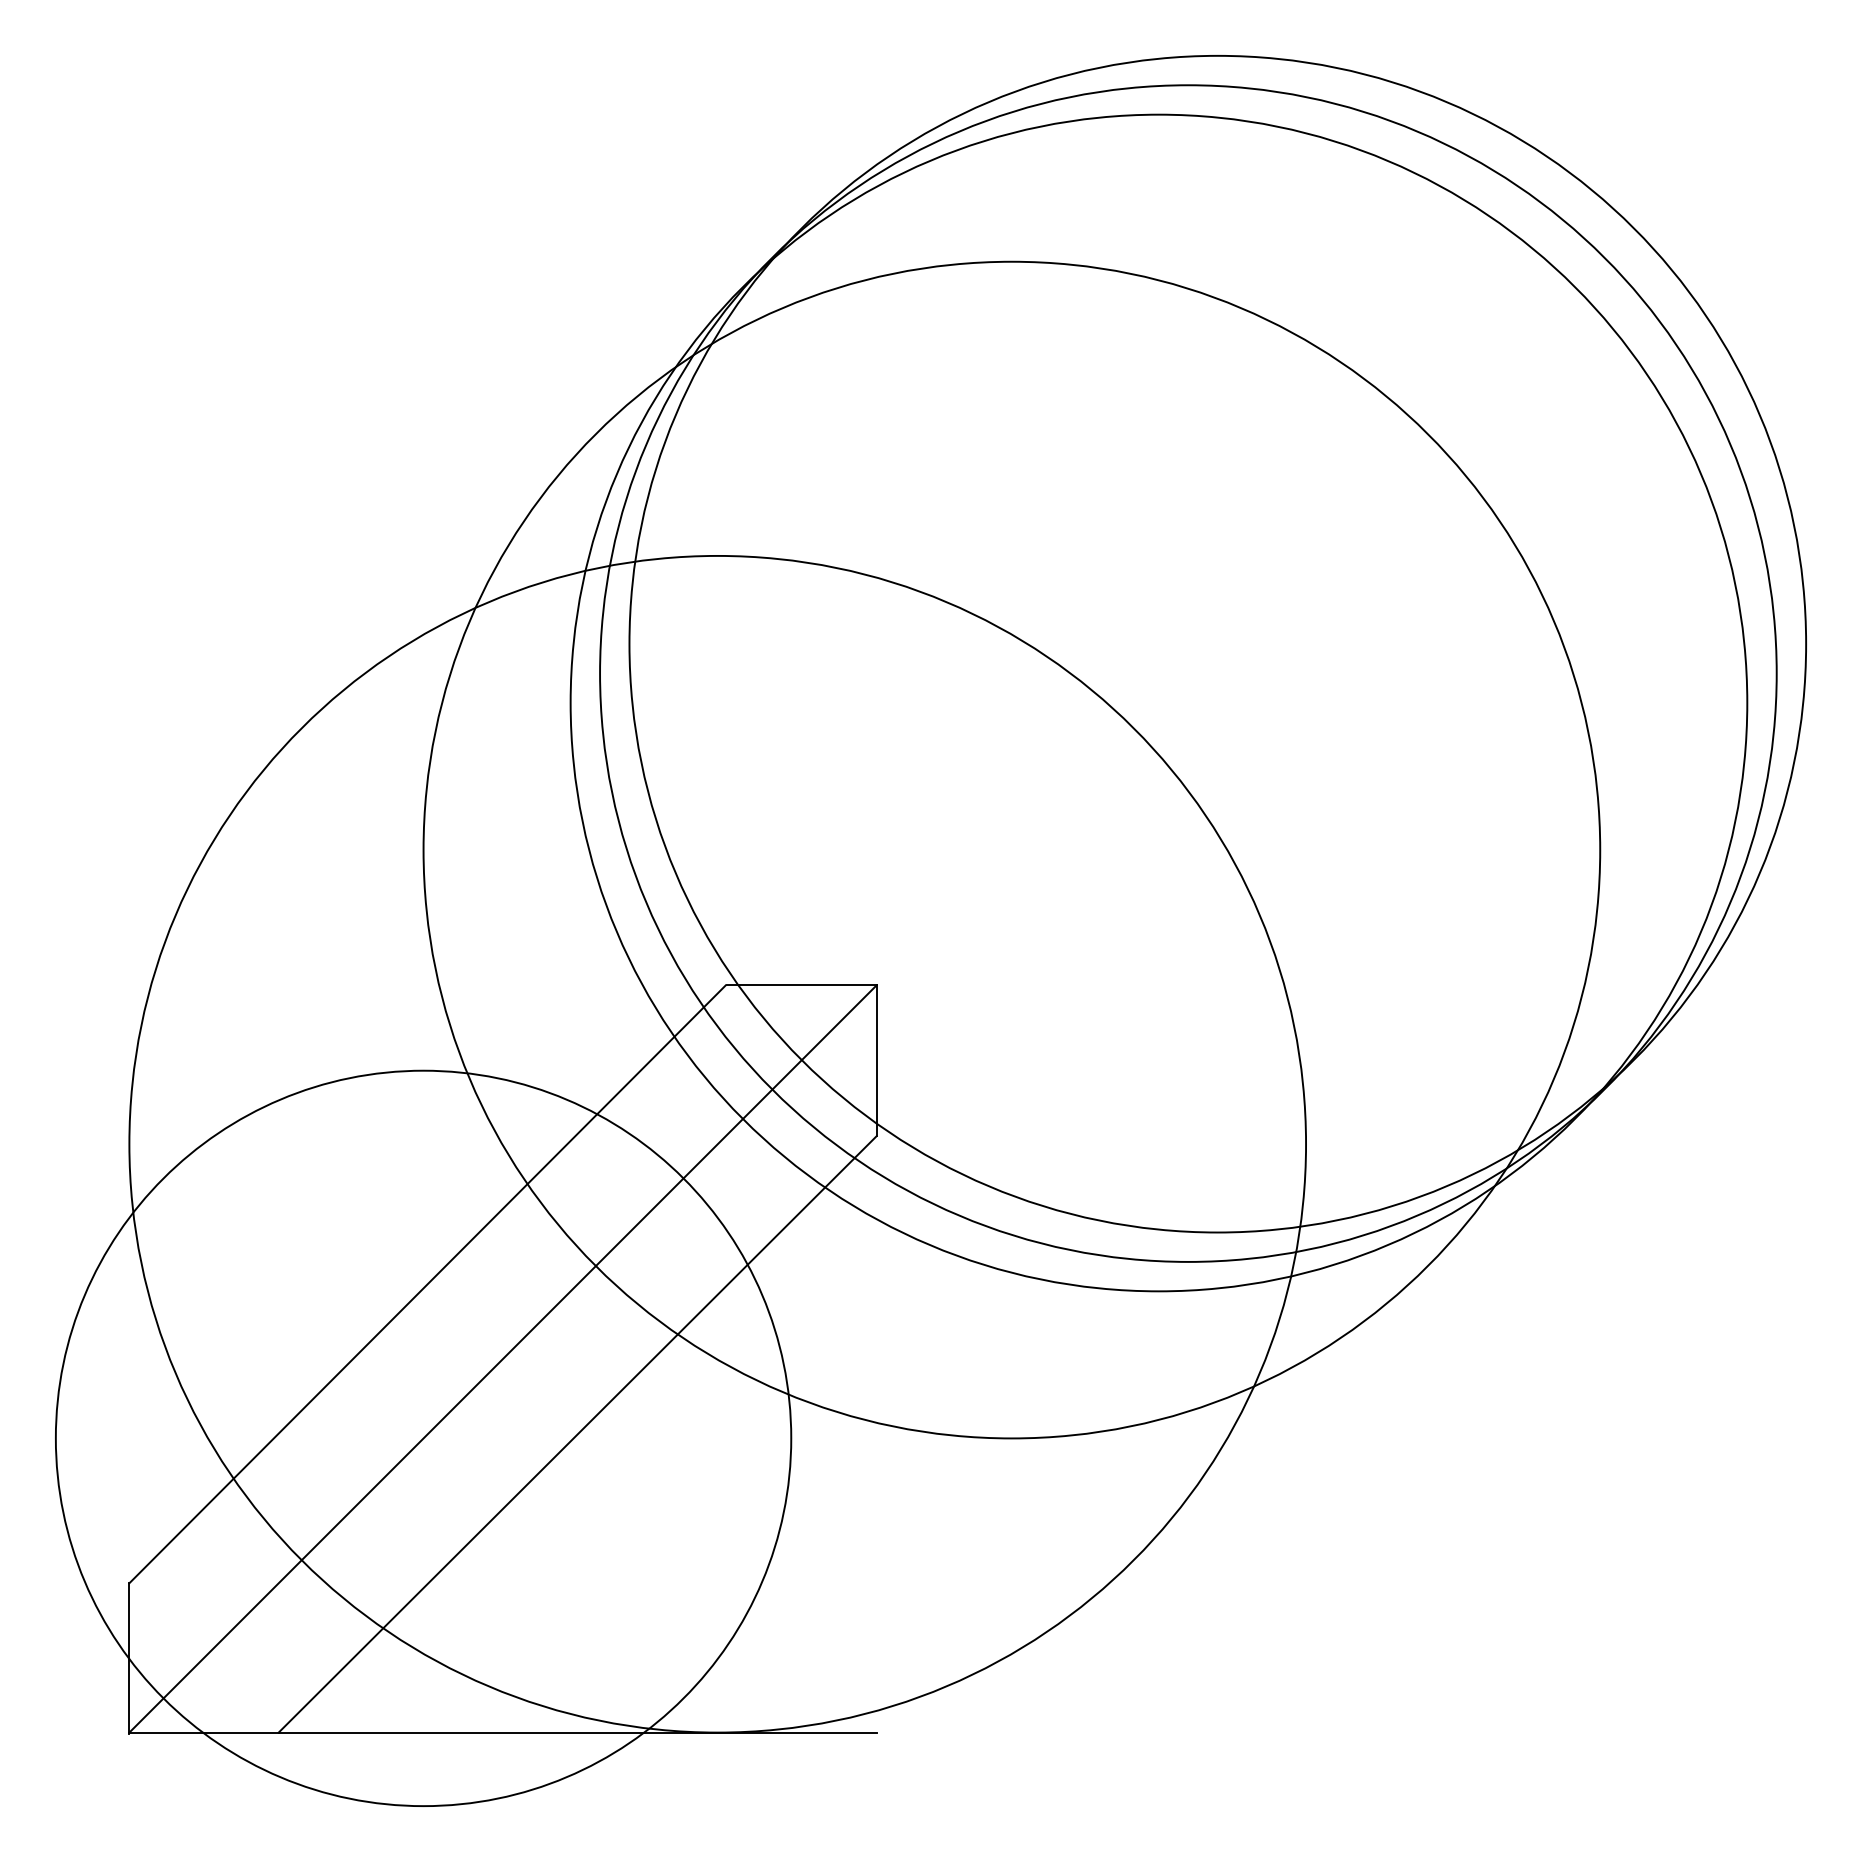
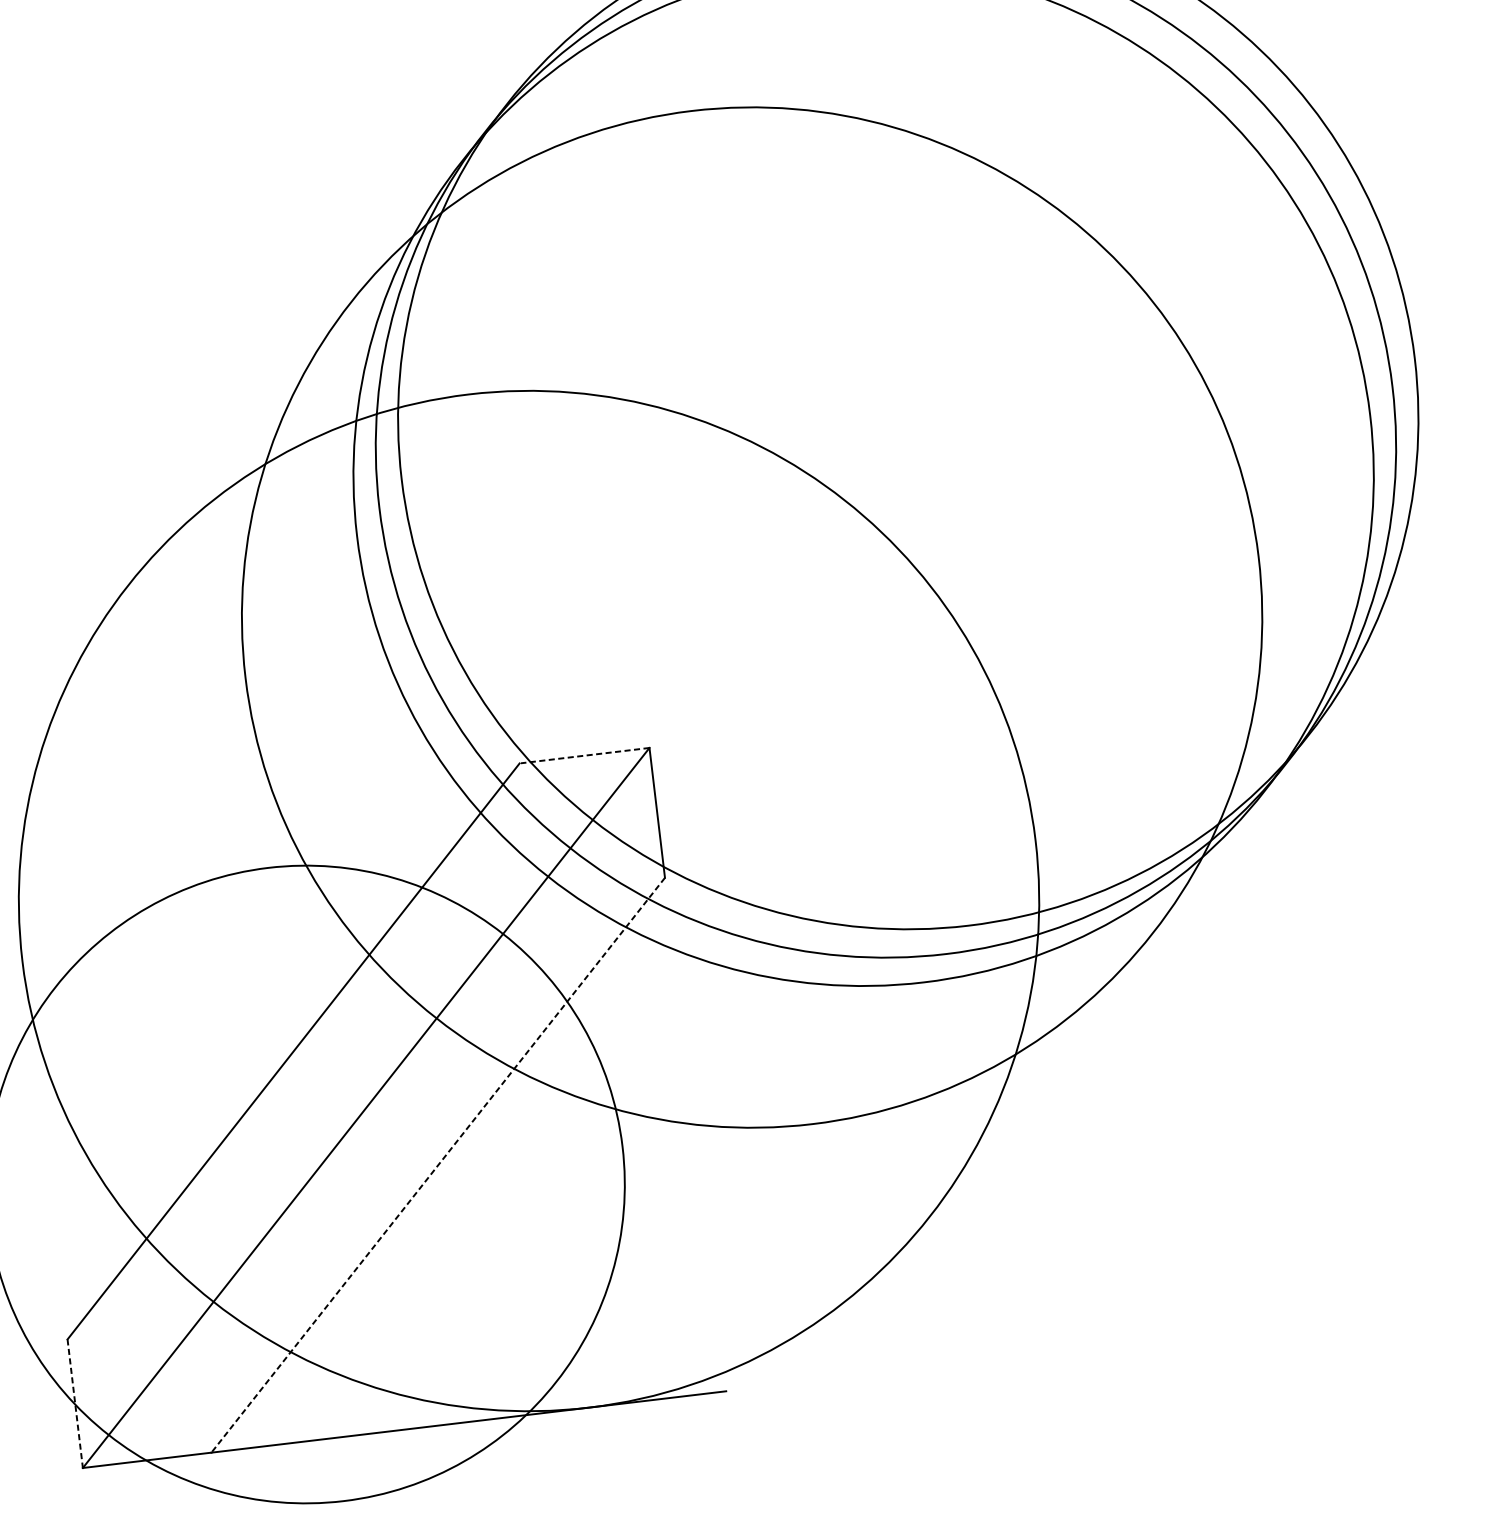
line: (801, 985) -> (584, 755), solid -> dashed
line: (577, 1434) -> (438, 1165), solid -> dashed
line: (129, 1659) -> (75, 1405), solid -> dashed

